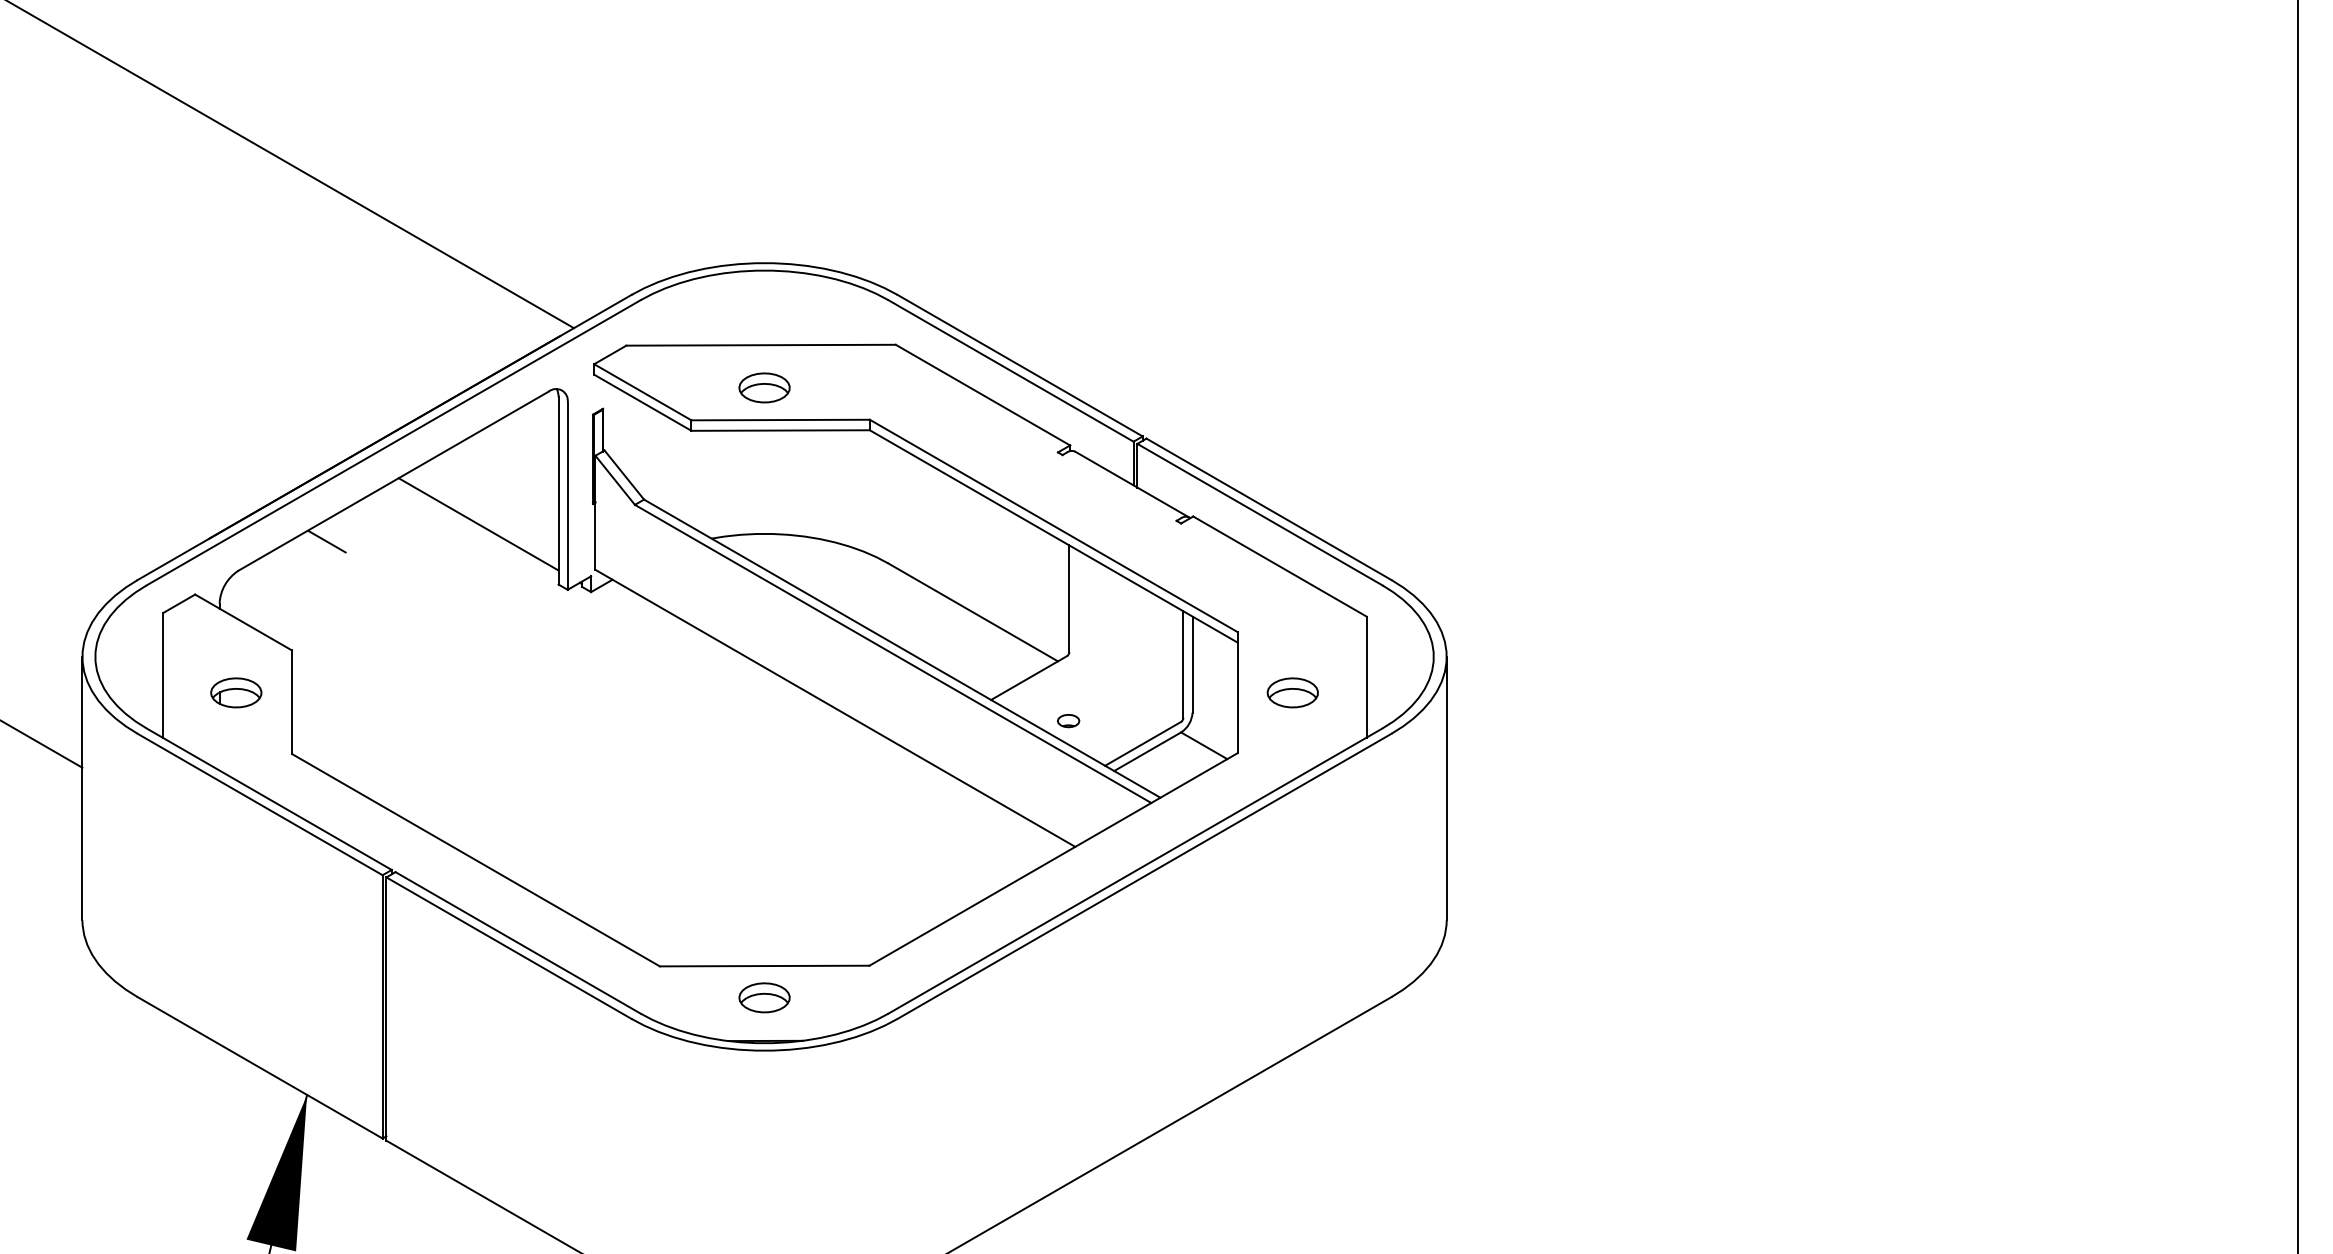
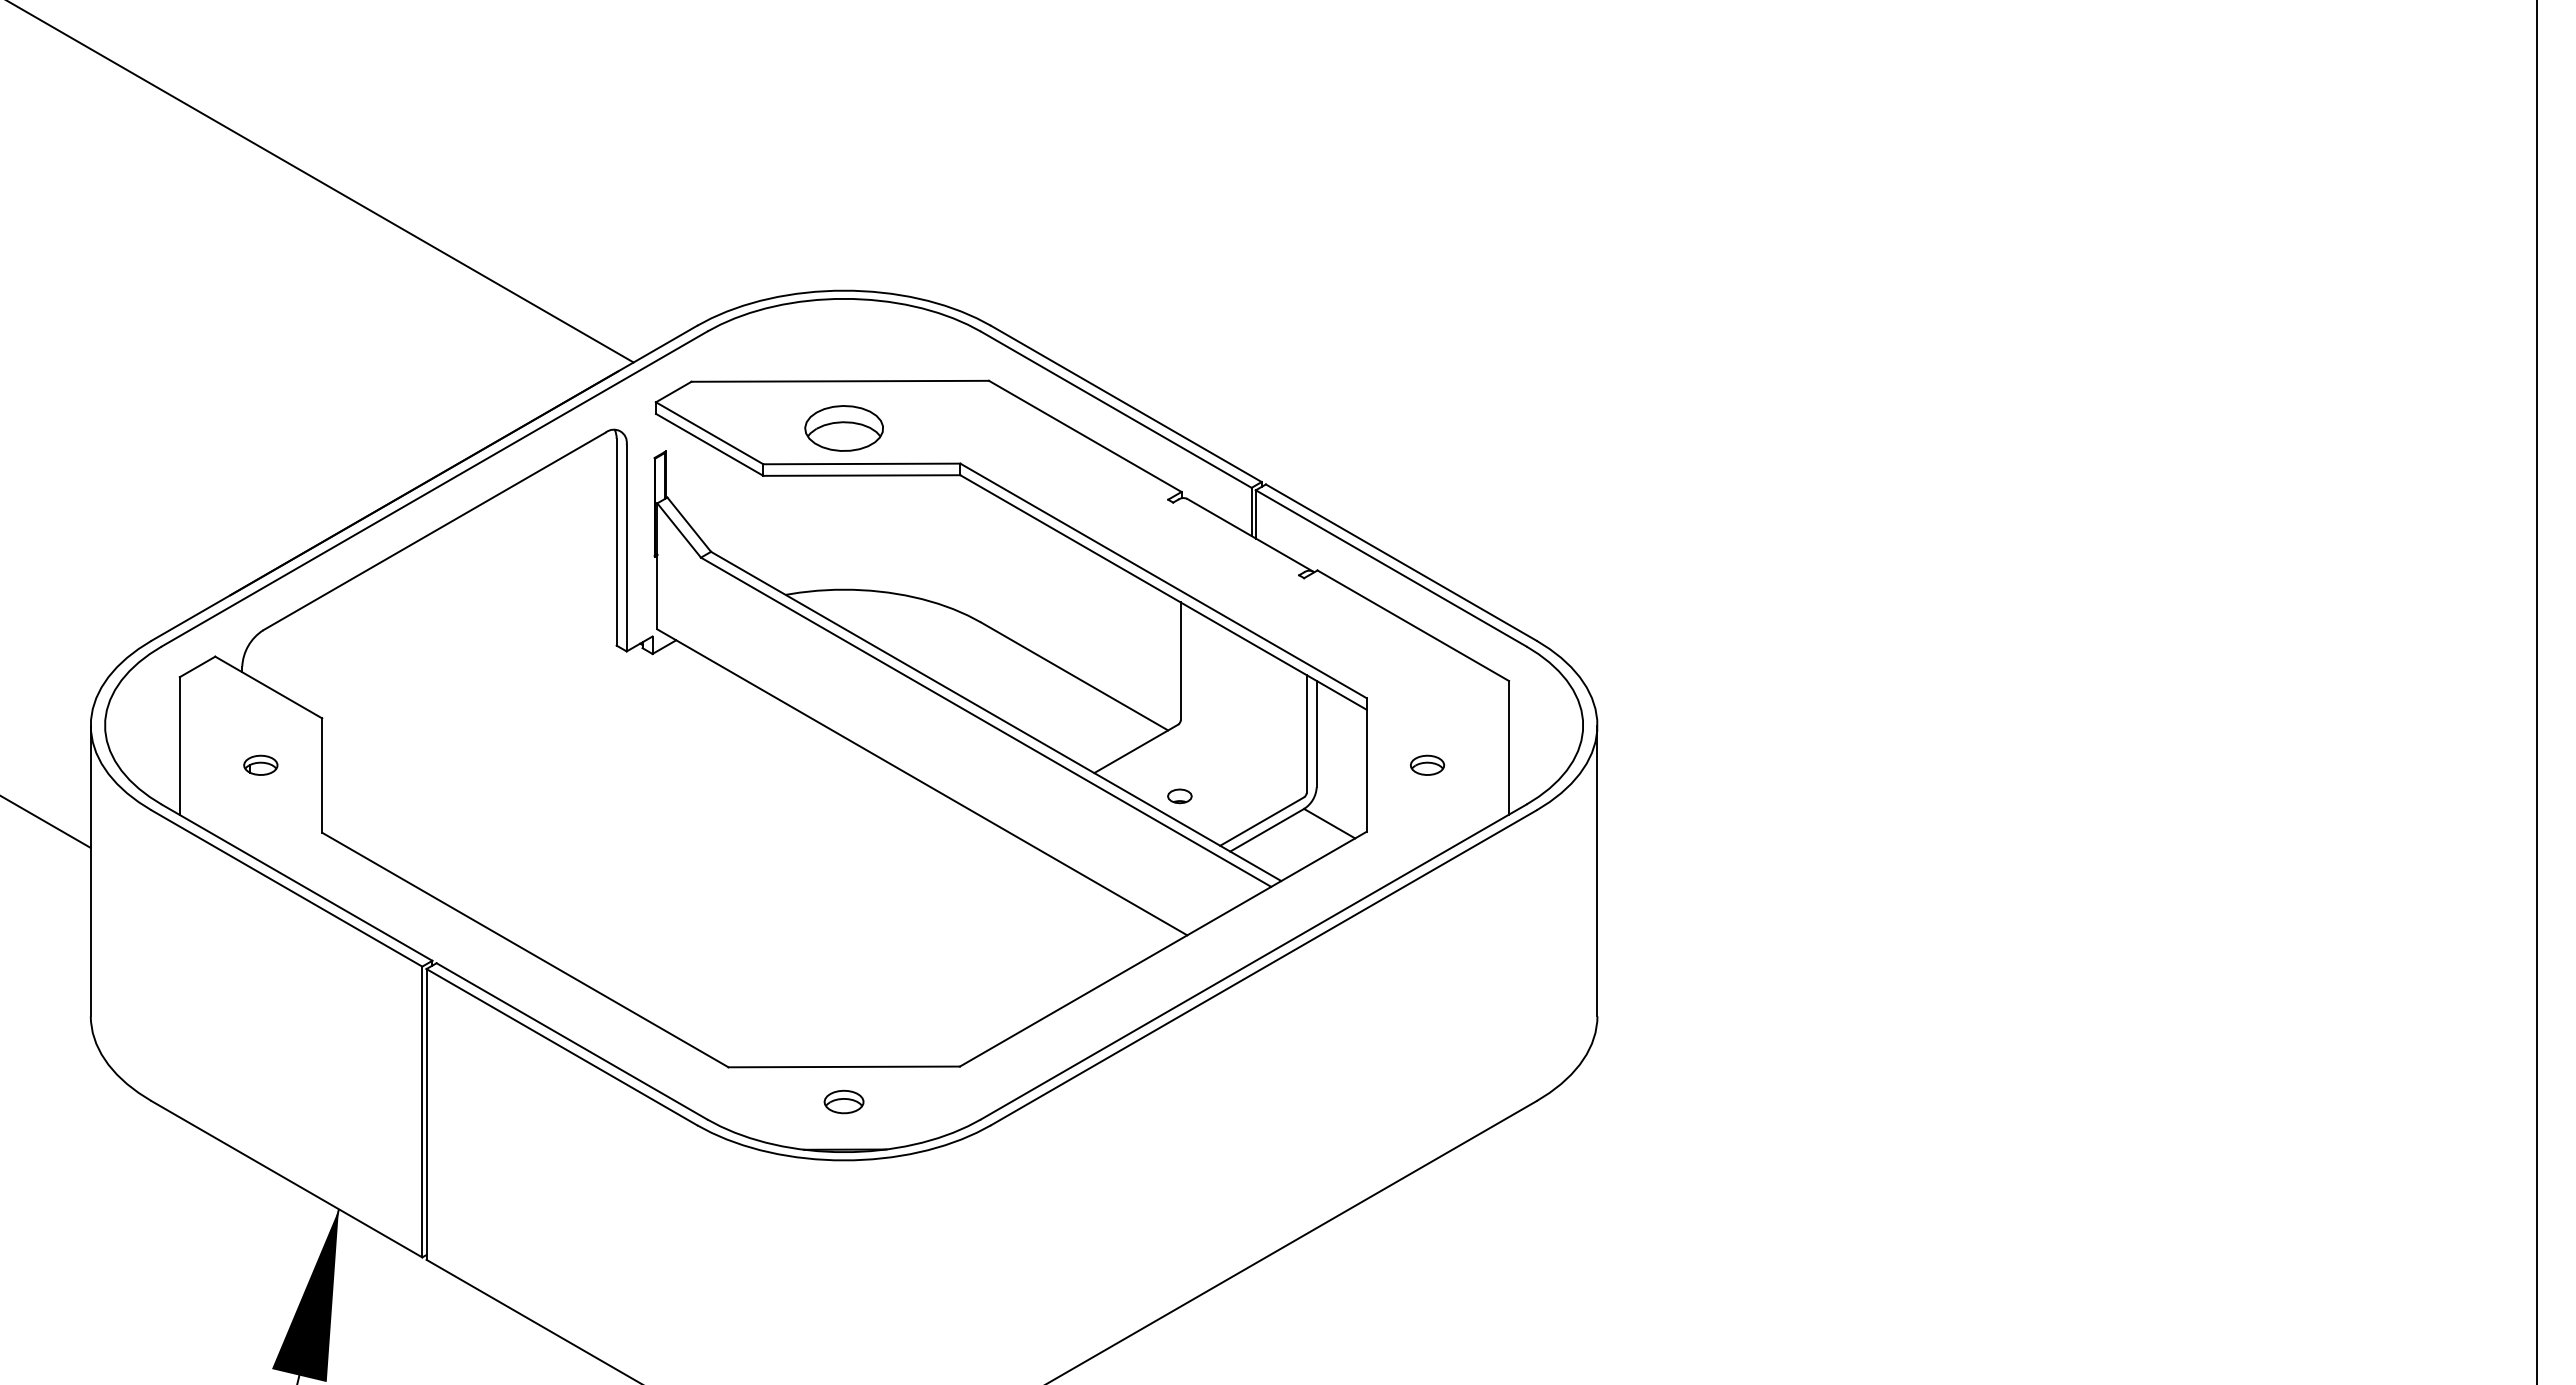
part: (764, 387) -> (843, 428), size x1.4
line: (478, 524) -> (528, 579), removed
line: (326, 541) -> (360, 598), removed
part: (236, 693) -> (260, 765), size x0.6
part: (1292, 693) -> (1427, 765), size x0.6
part: (764, 997) -> (843, 1101), size x0.7

